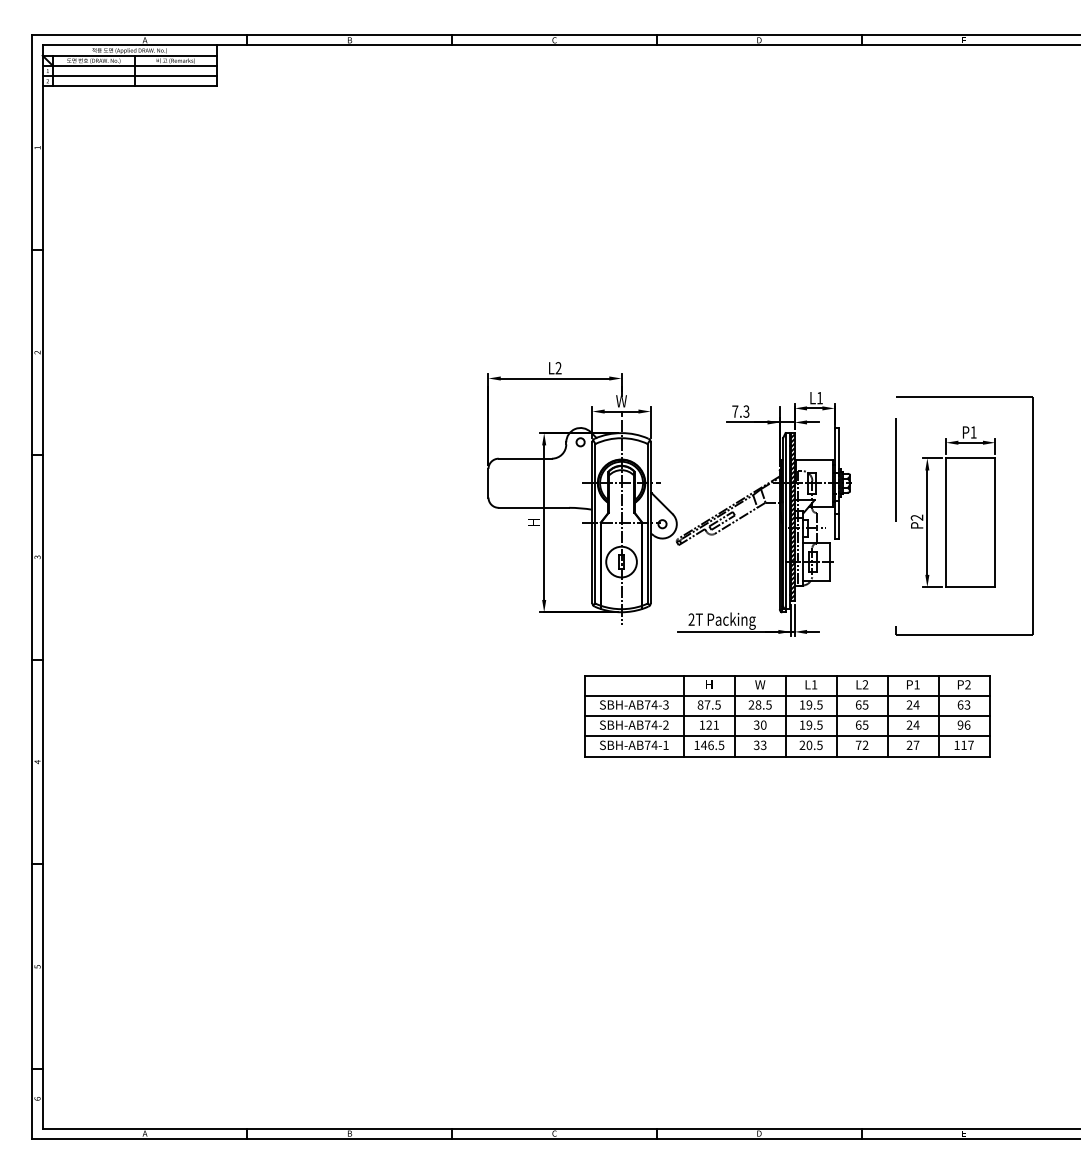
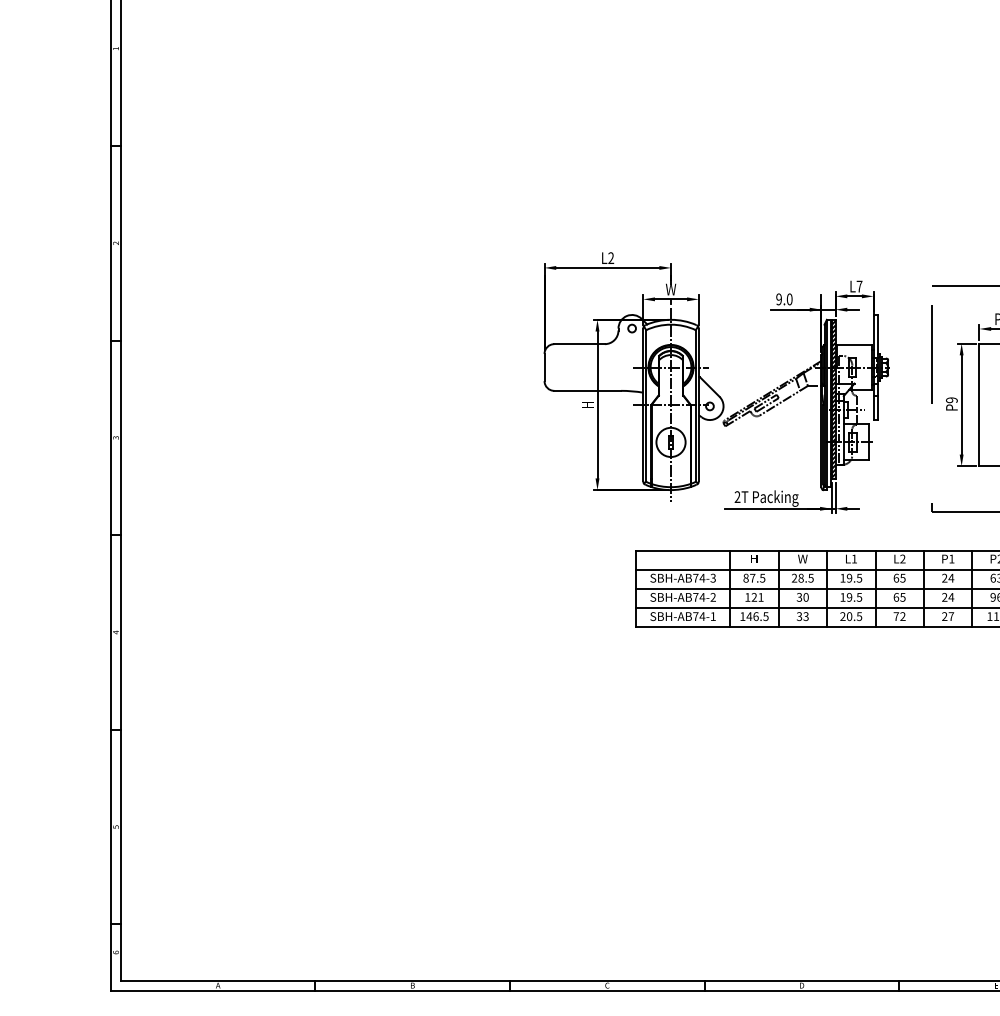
text: (820, 398) -> (860, 286), L1 -> L7
text: (740, 411) -> (784, 299), 7.3 -> 9.0
text: (917, 517) -> (952, 400), P2 -> P9

